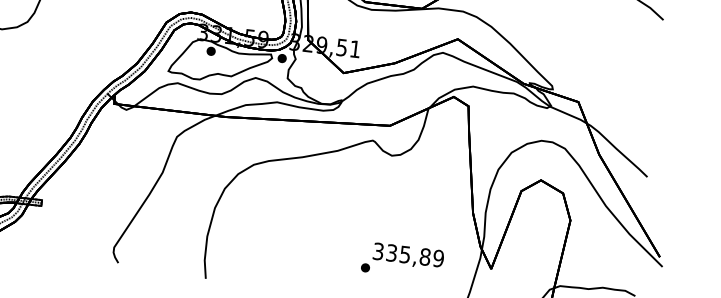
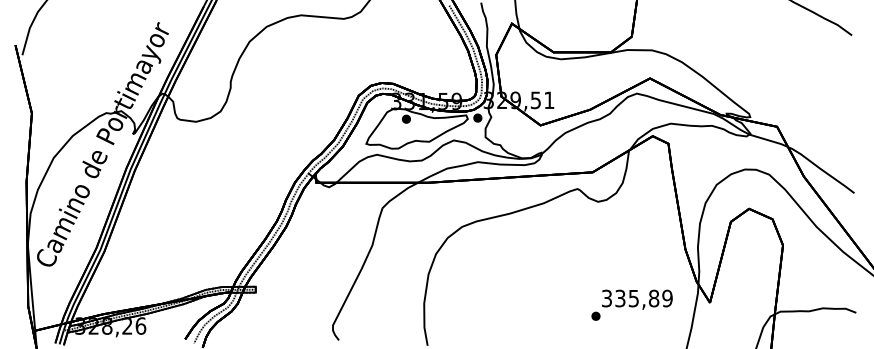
text: (402, 260) -> (631, 304), moved

